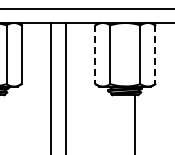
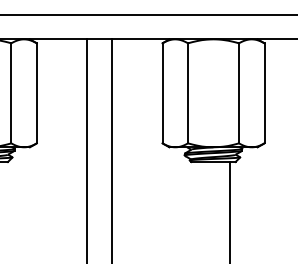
line: (95, 55) -> (162, 94), dashed -> solid
line: (155, 55) -> (264, 94), dashed -> solid

